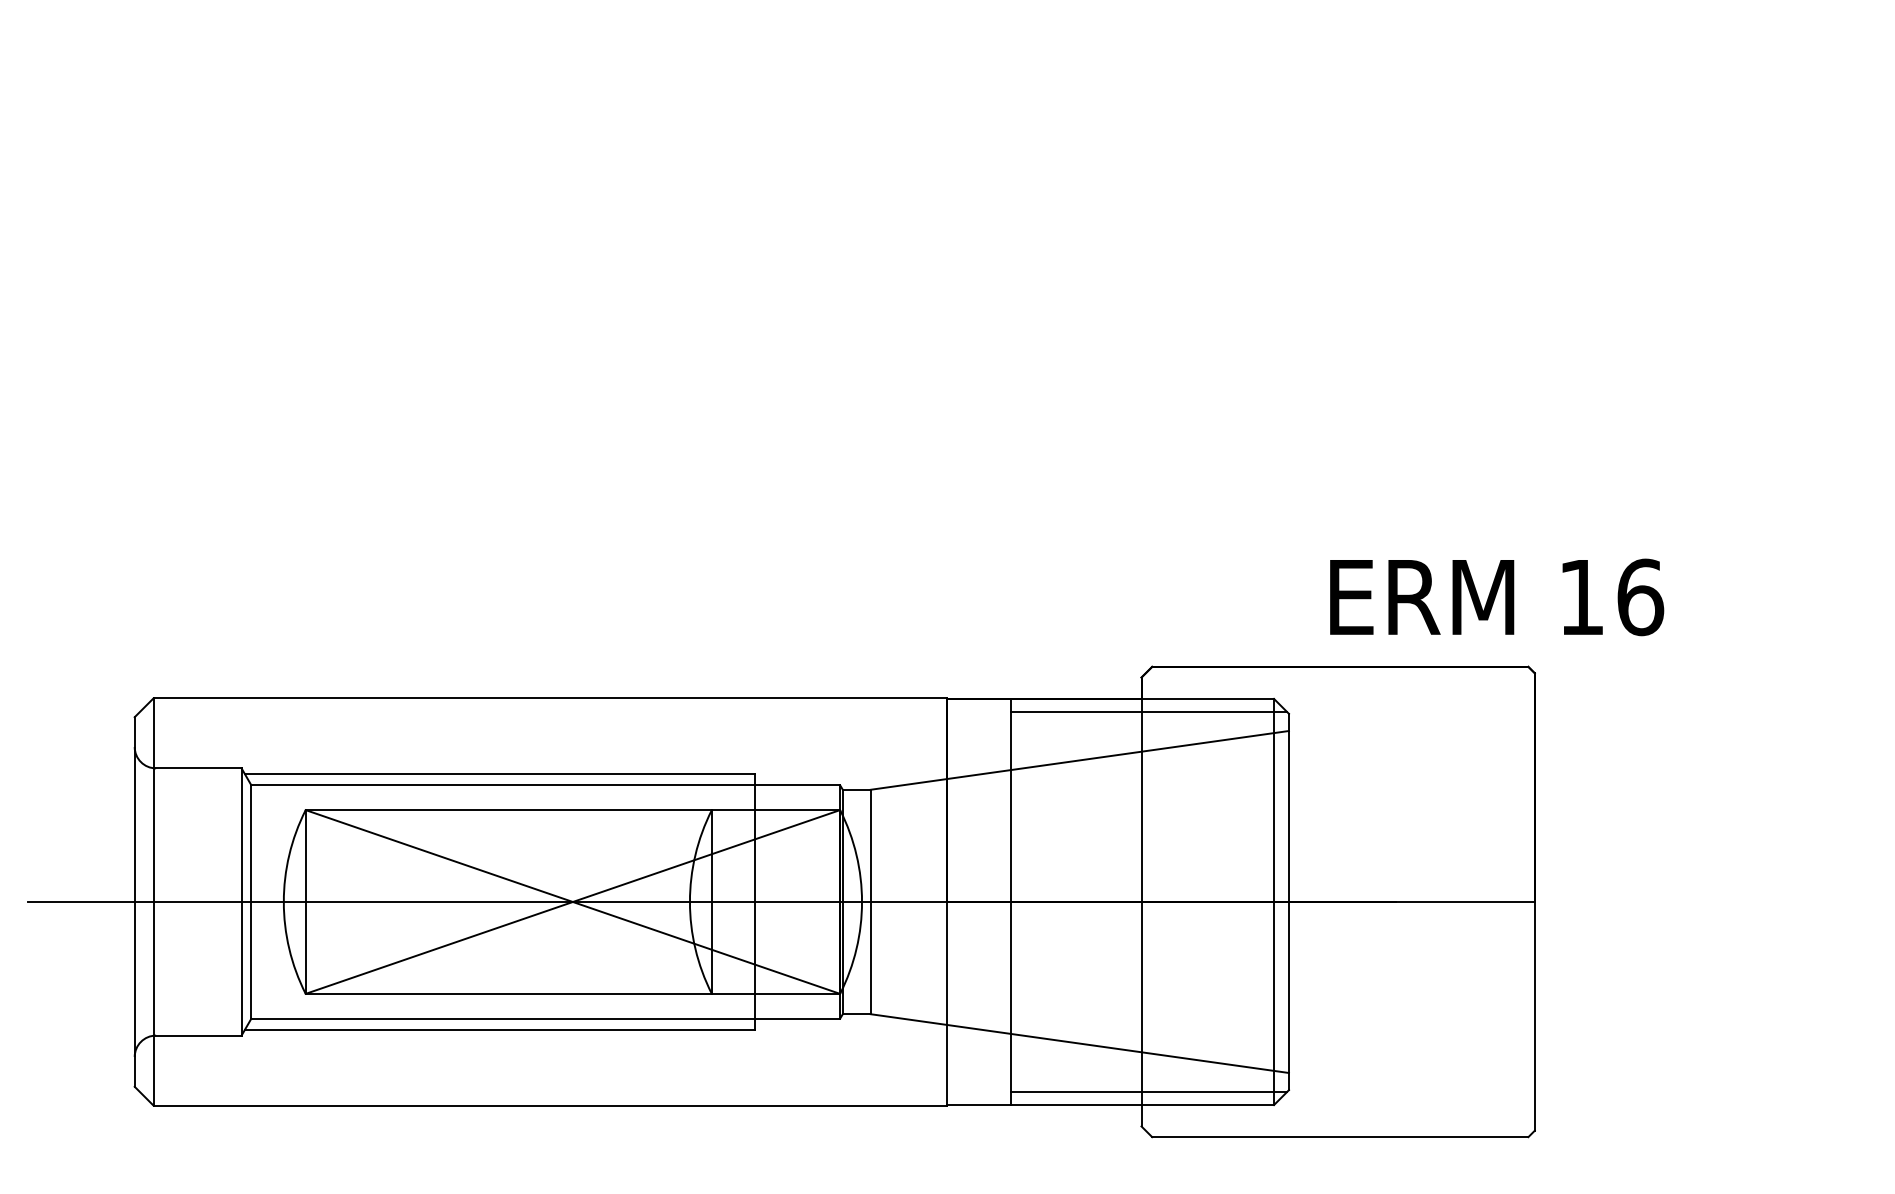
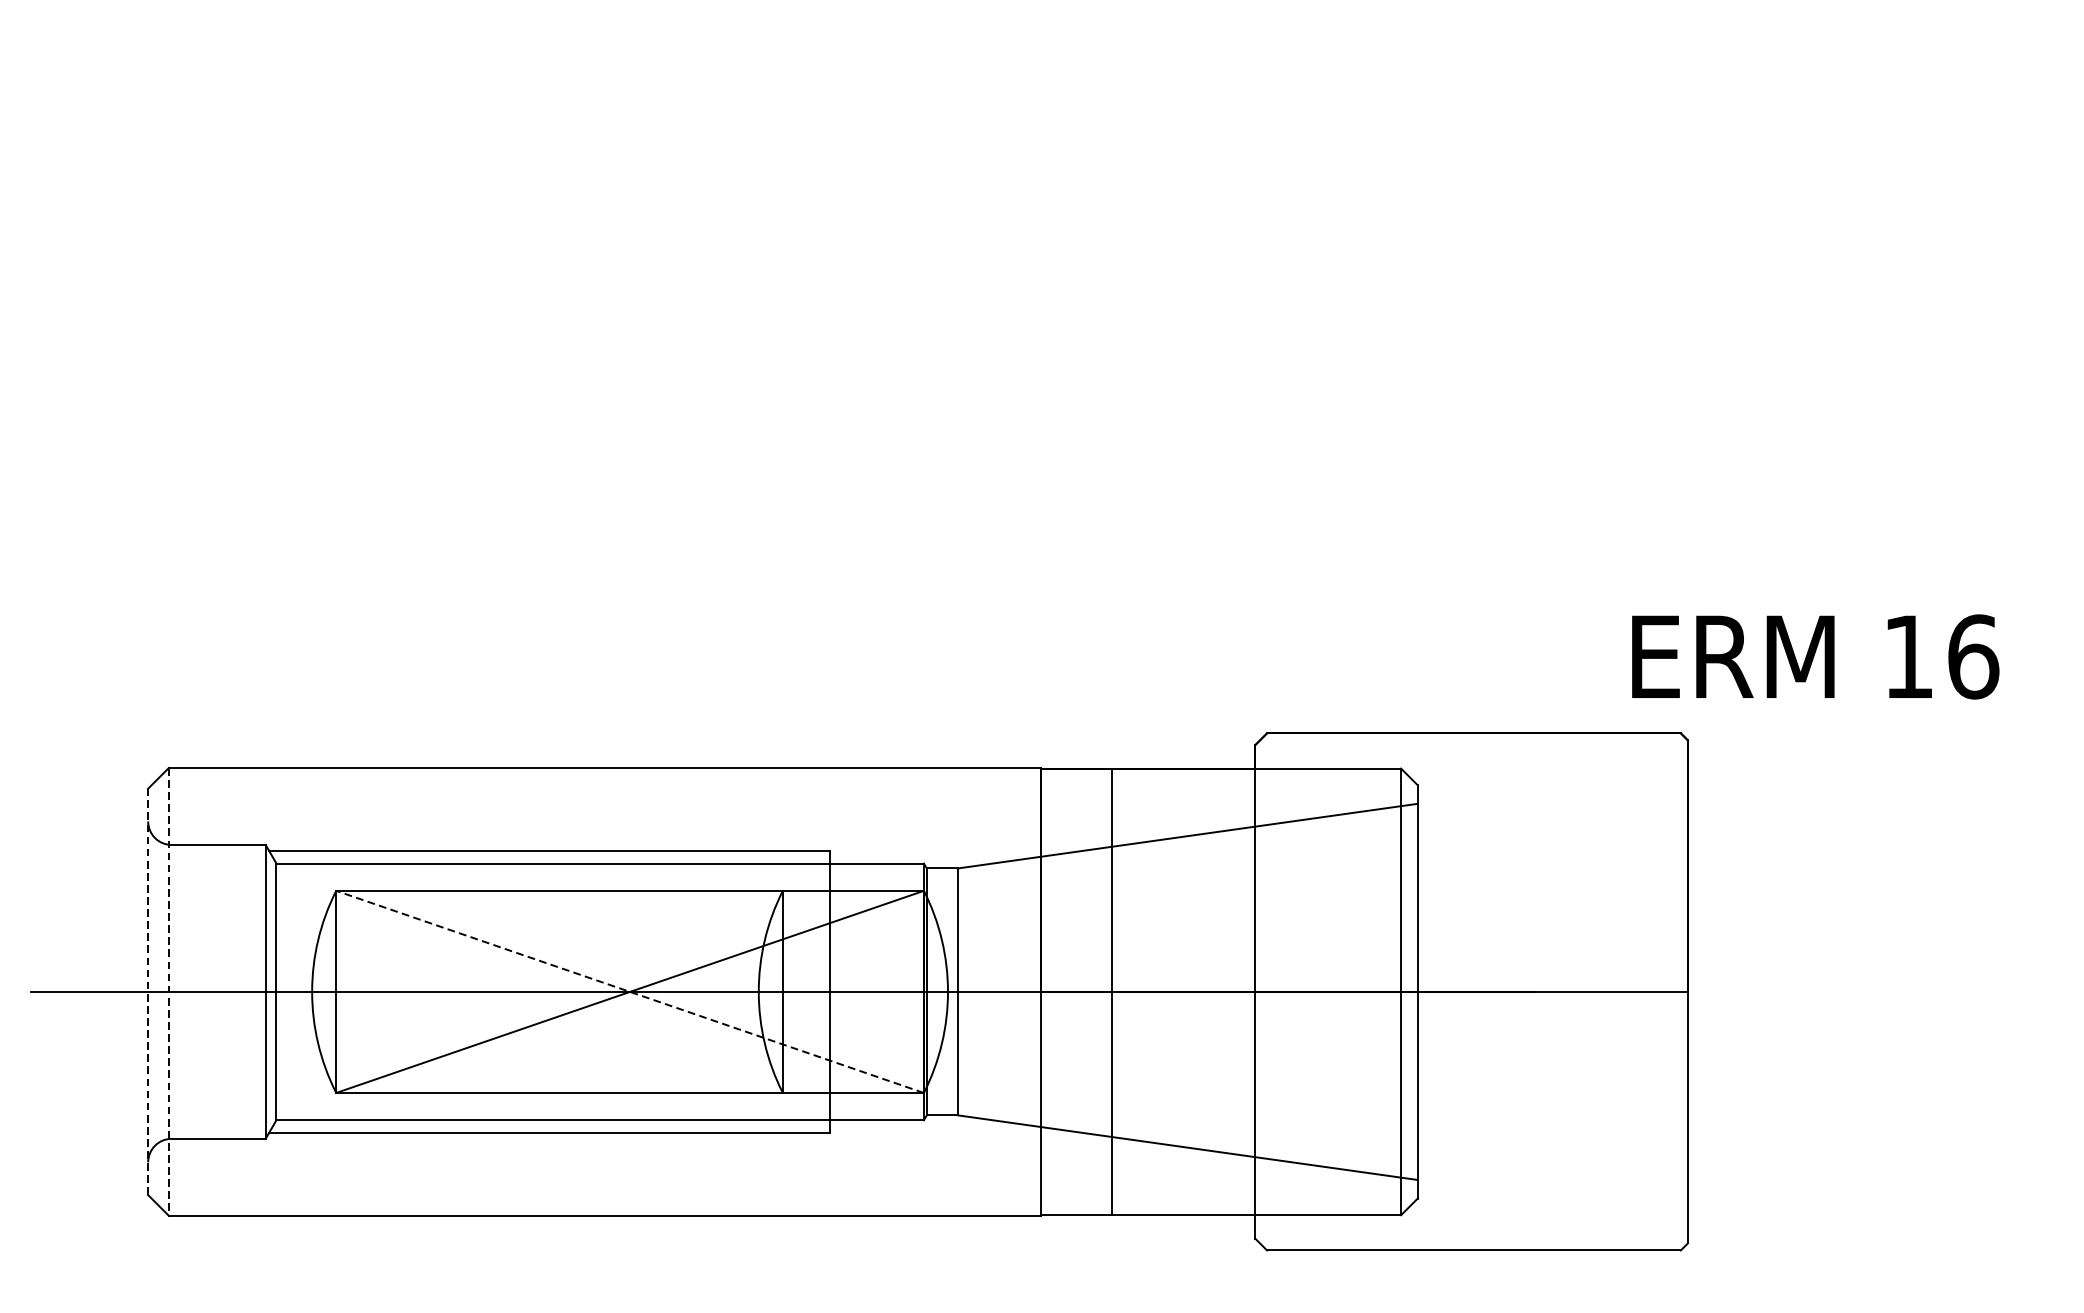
text: (1497, 597) -> (1816, 657), moved
line: (1149, 712) -> (1264, 783), removed
line: (134, 902) -> (147, 992), solid -> dashed
line: (153, 902) -> (168, 992), solid -> dashed
line: (572, 902) -> (629, 992), solid -> dashed
line: (1149, 1091) -> (1264, 1200), removed

